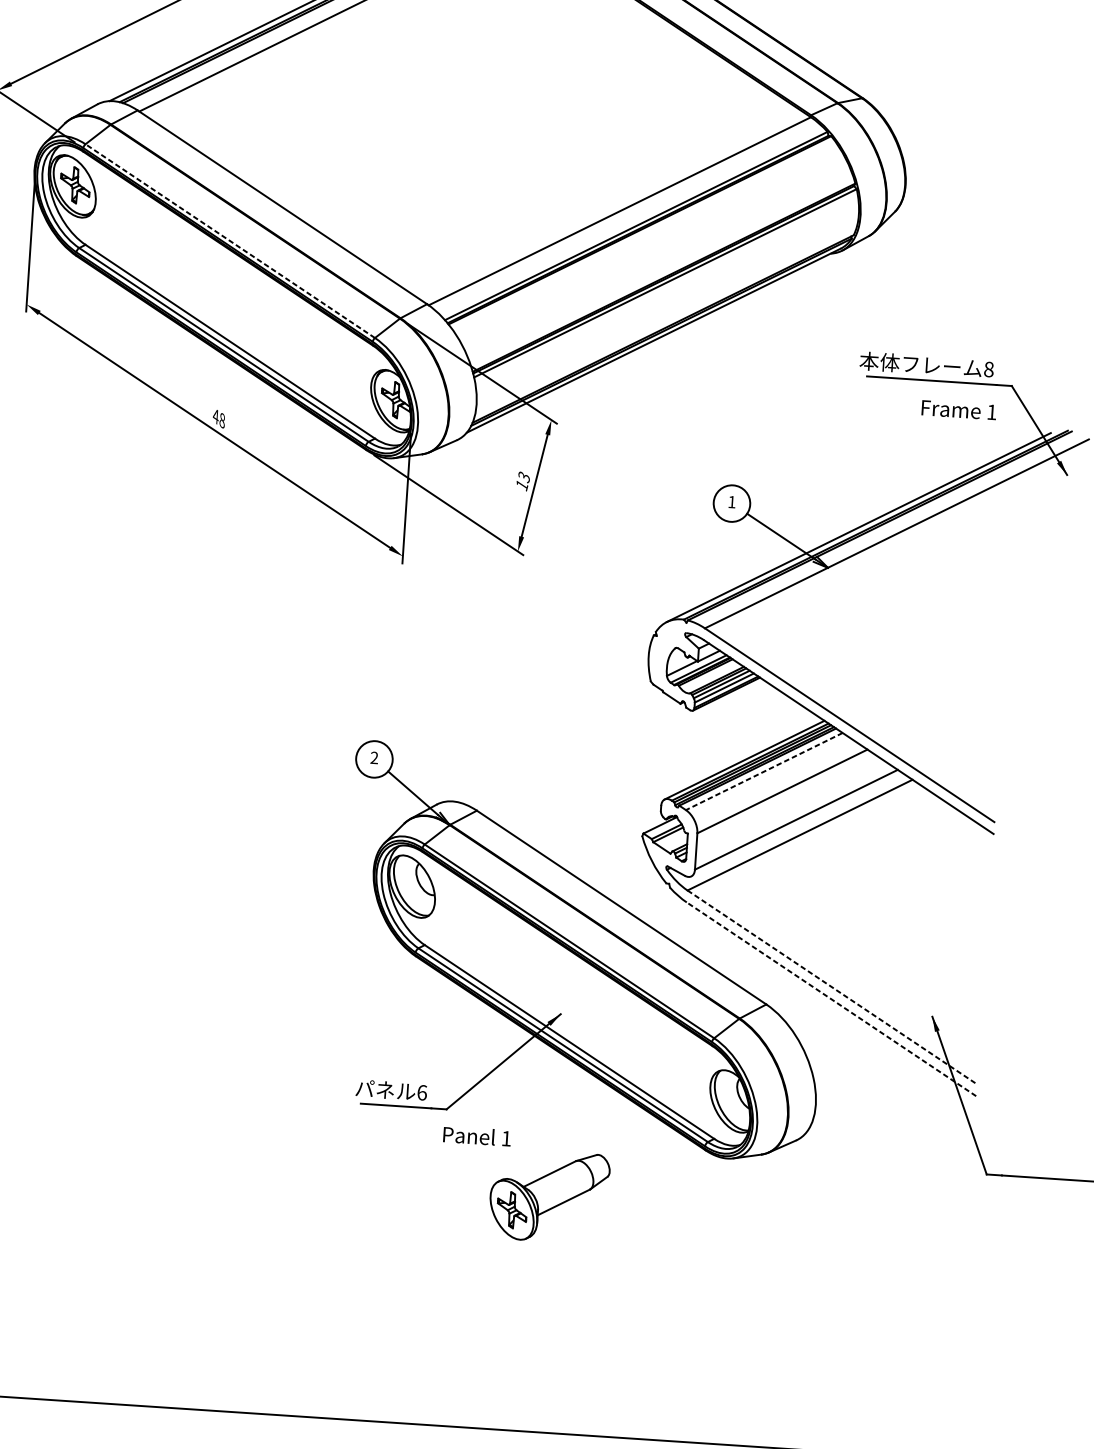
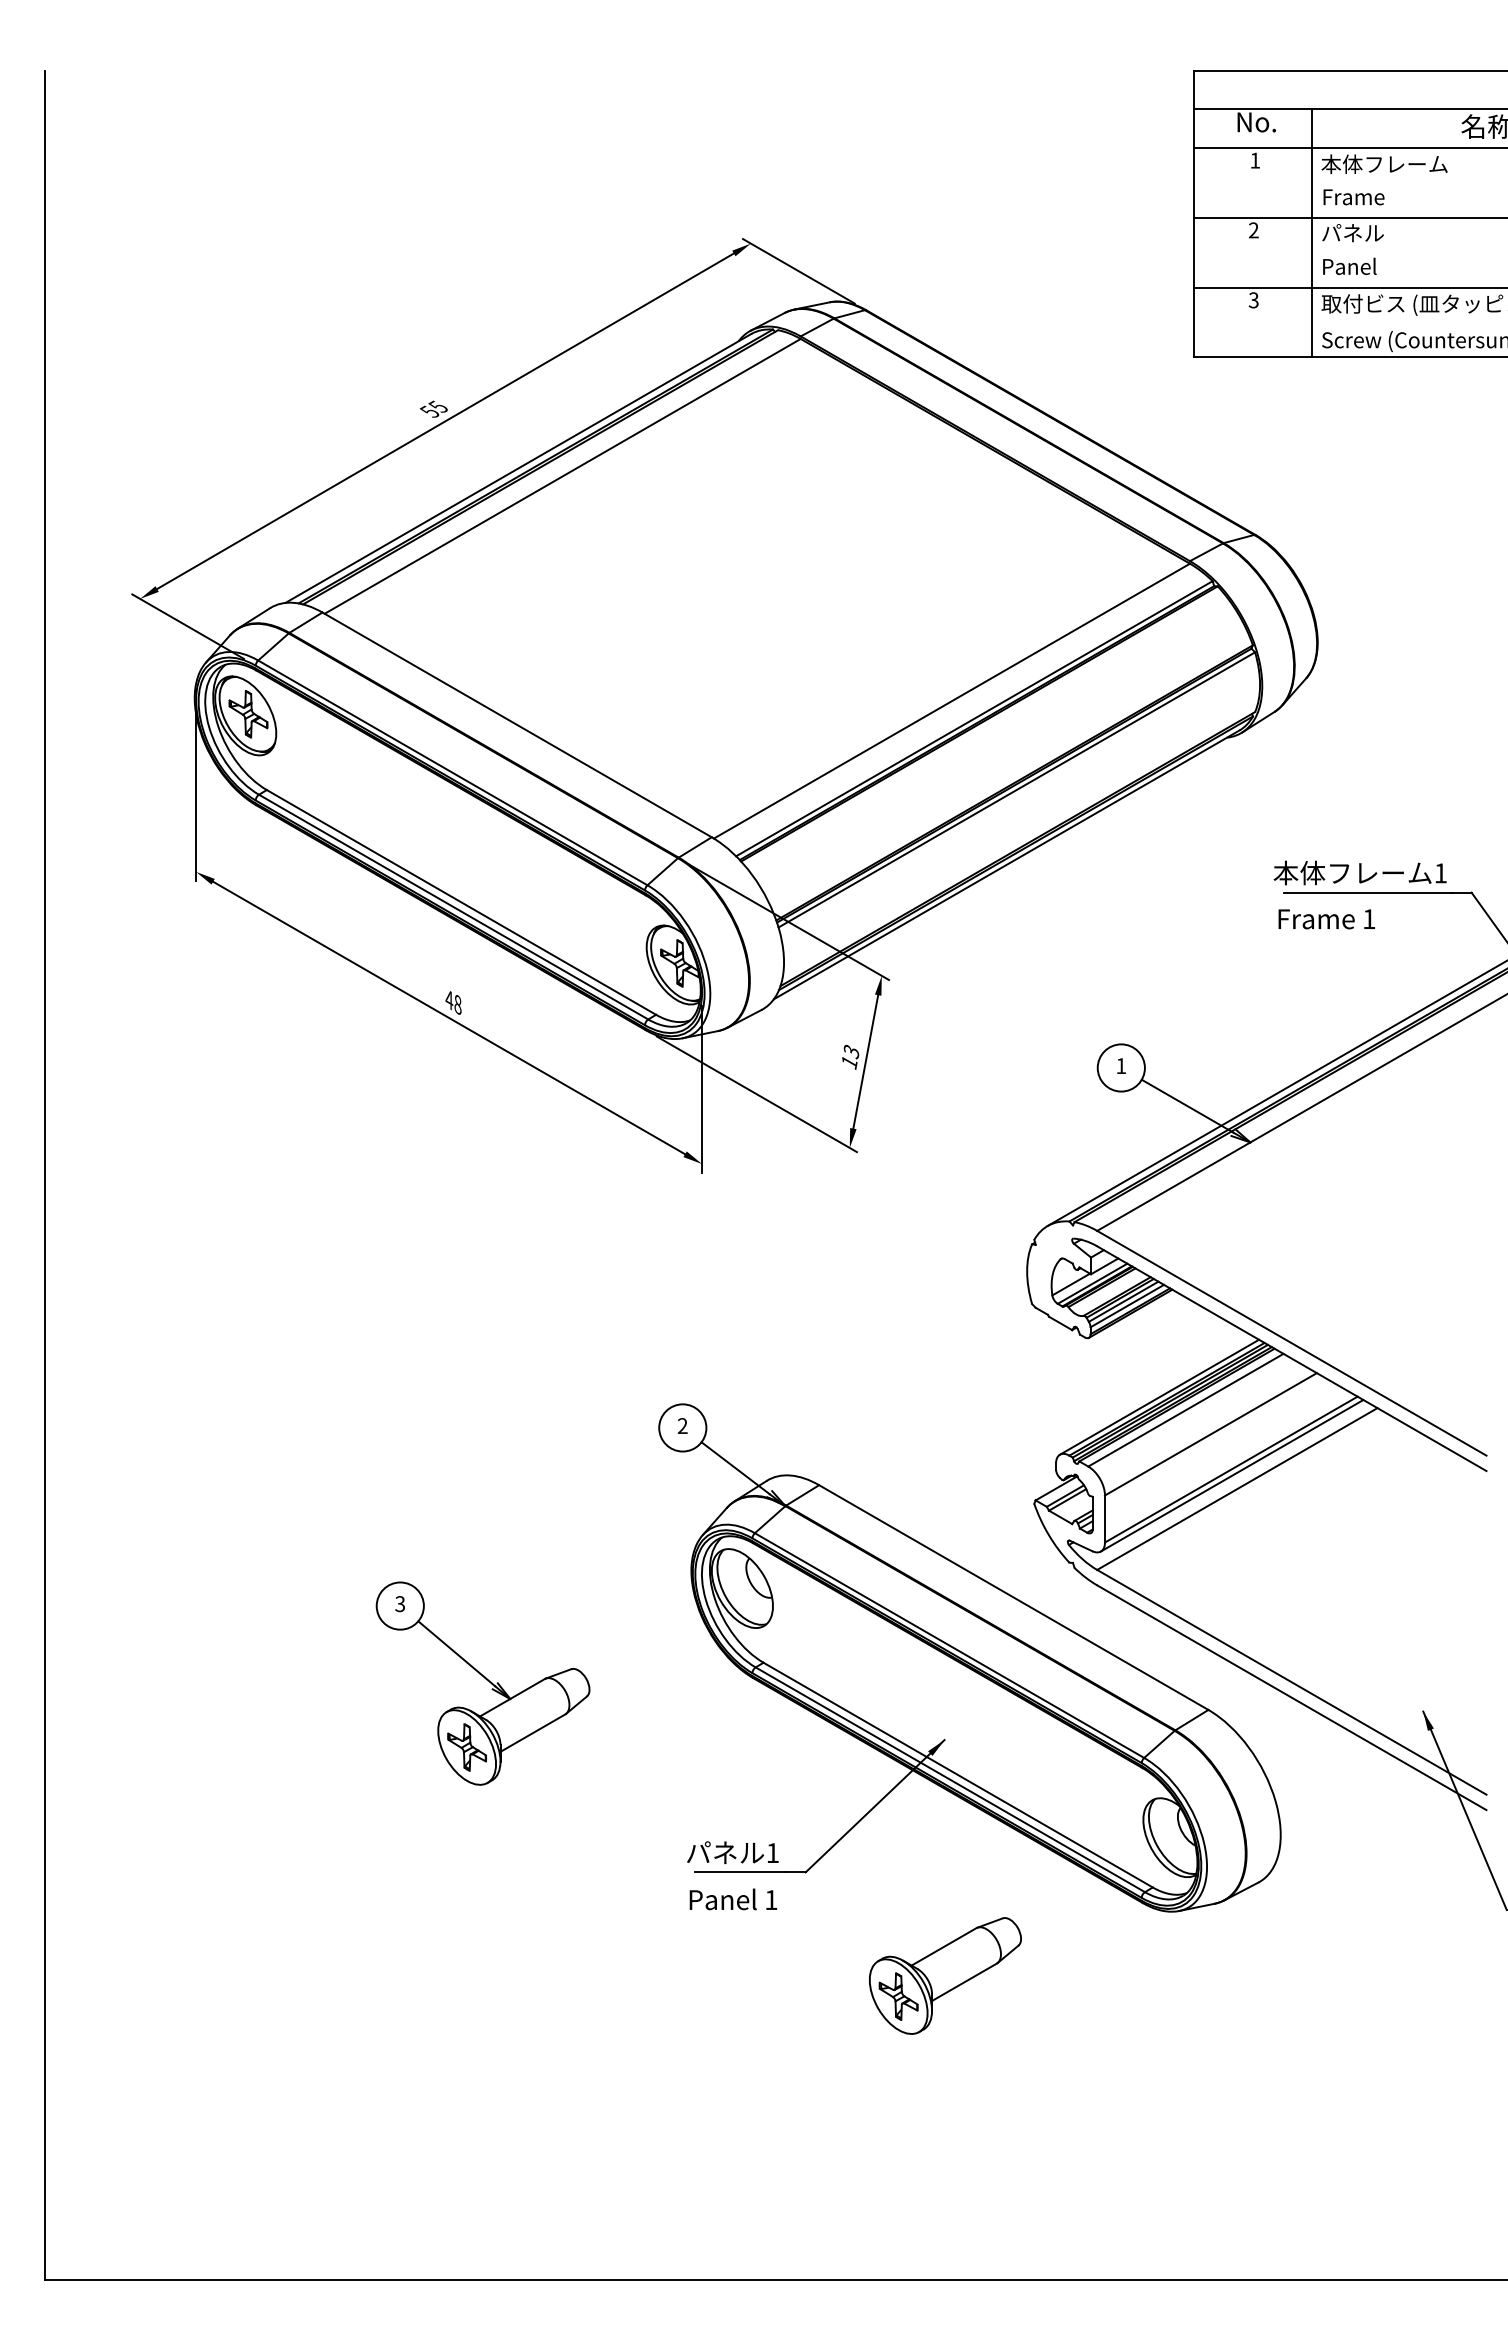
line: (230, 240) -> (452, 772), dashed -> solid
text: (988, 369) -> (1440, 873), 8 -> 1
text: (958, 410) -> (1326, 919), moved
line: (763, 771) -> (1185, 1410), dashed -> solid
line: (796, 824) -> (1231, 1475), added
part: (206, 946) -> (482, 1683), added
line: (831, 987) -> (1291, 1682), dashed -> solid
line: (831, 999) -> (1291, 1697), dashed -> solid
text: (422, 1093) -> (773, 1853), 6 -> 1
text: (477, 1136) -> (733, 1899), moved

